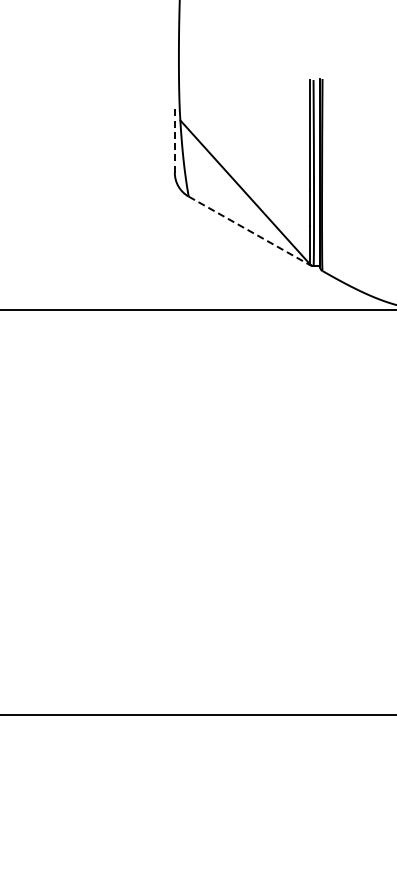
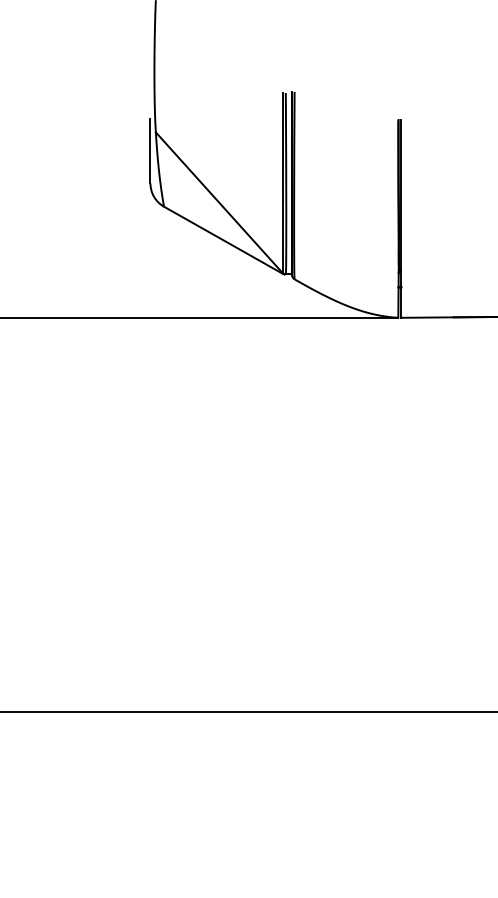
line: (174, 138) -> (150, 150), dashed -> solid
line: (249, 231) -> (223, 240), dashed -> solid

